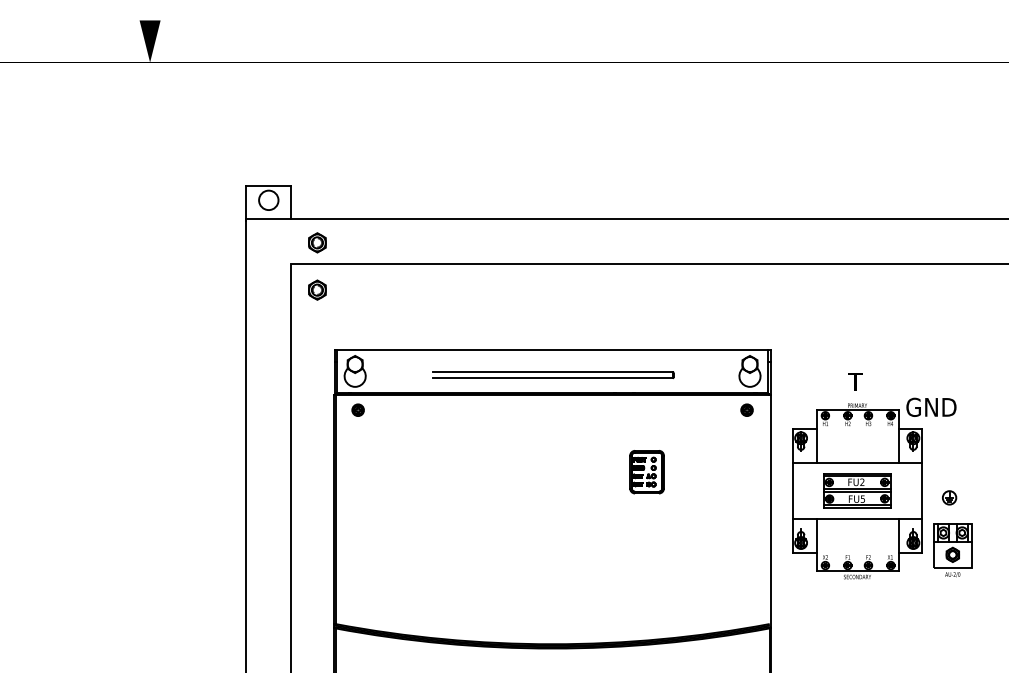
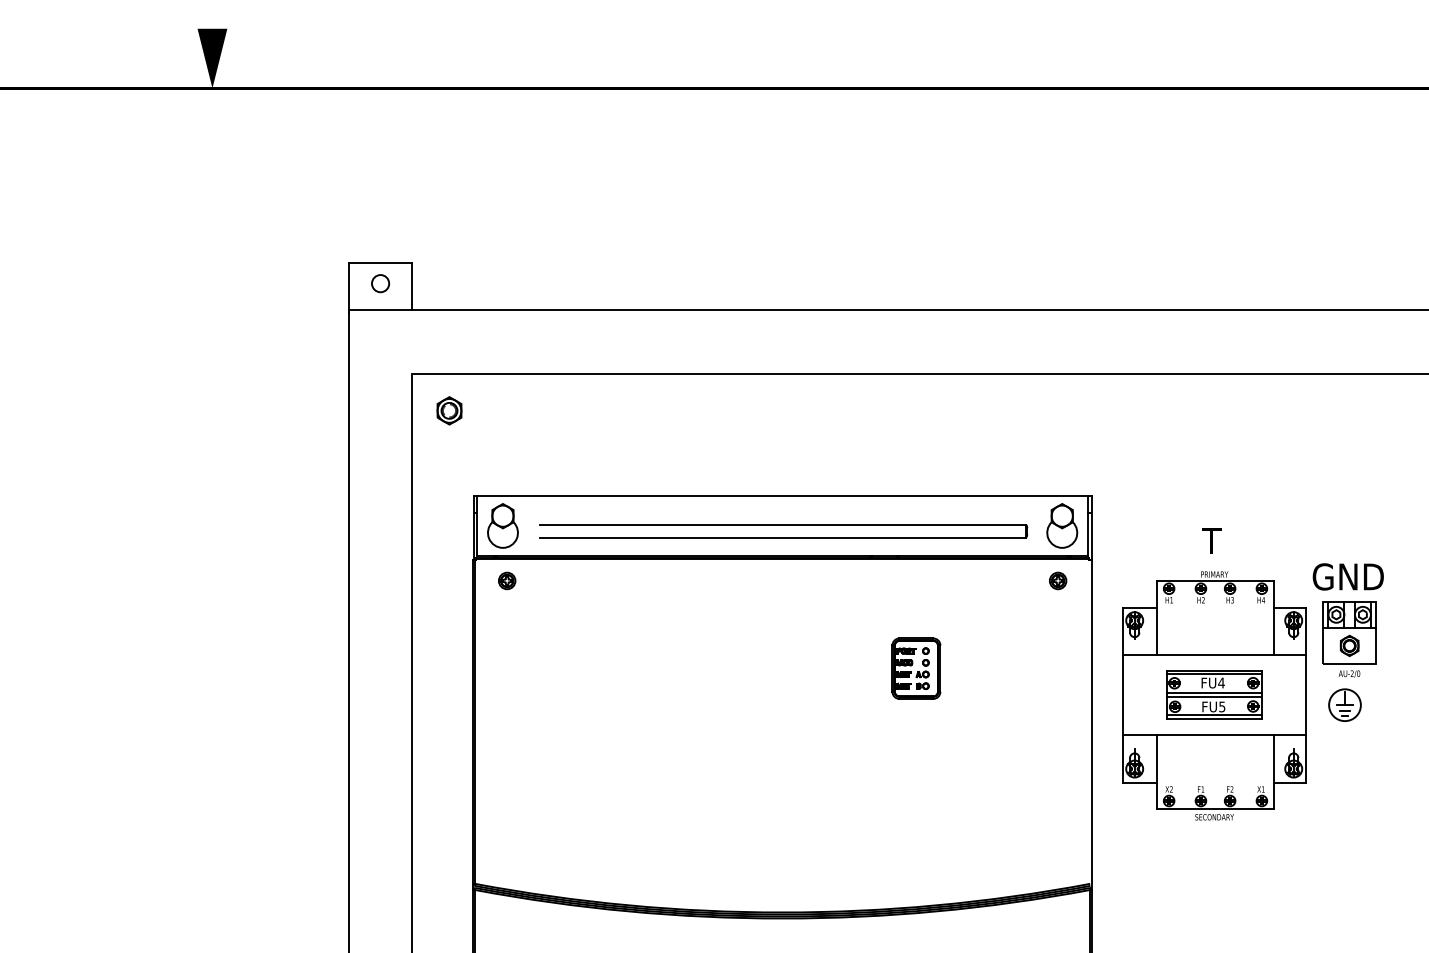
circle: (268, 200) -> (380, 283), size x0.62
part: (317, 242) -> (449, 343), removed
part: (553, 375) -> (783, 531), size x1.43
text: (930, 407) -> (1347, 576), moved
text: (862, 481) -> (1221, 682), FU2 -> FU4
part: (949, 497) -> (1344, 704), size x1.67
part: (952, 550) -> (1349, 639), moved

